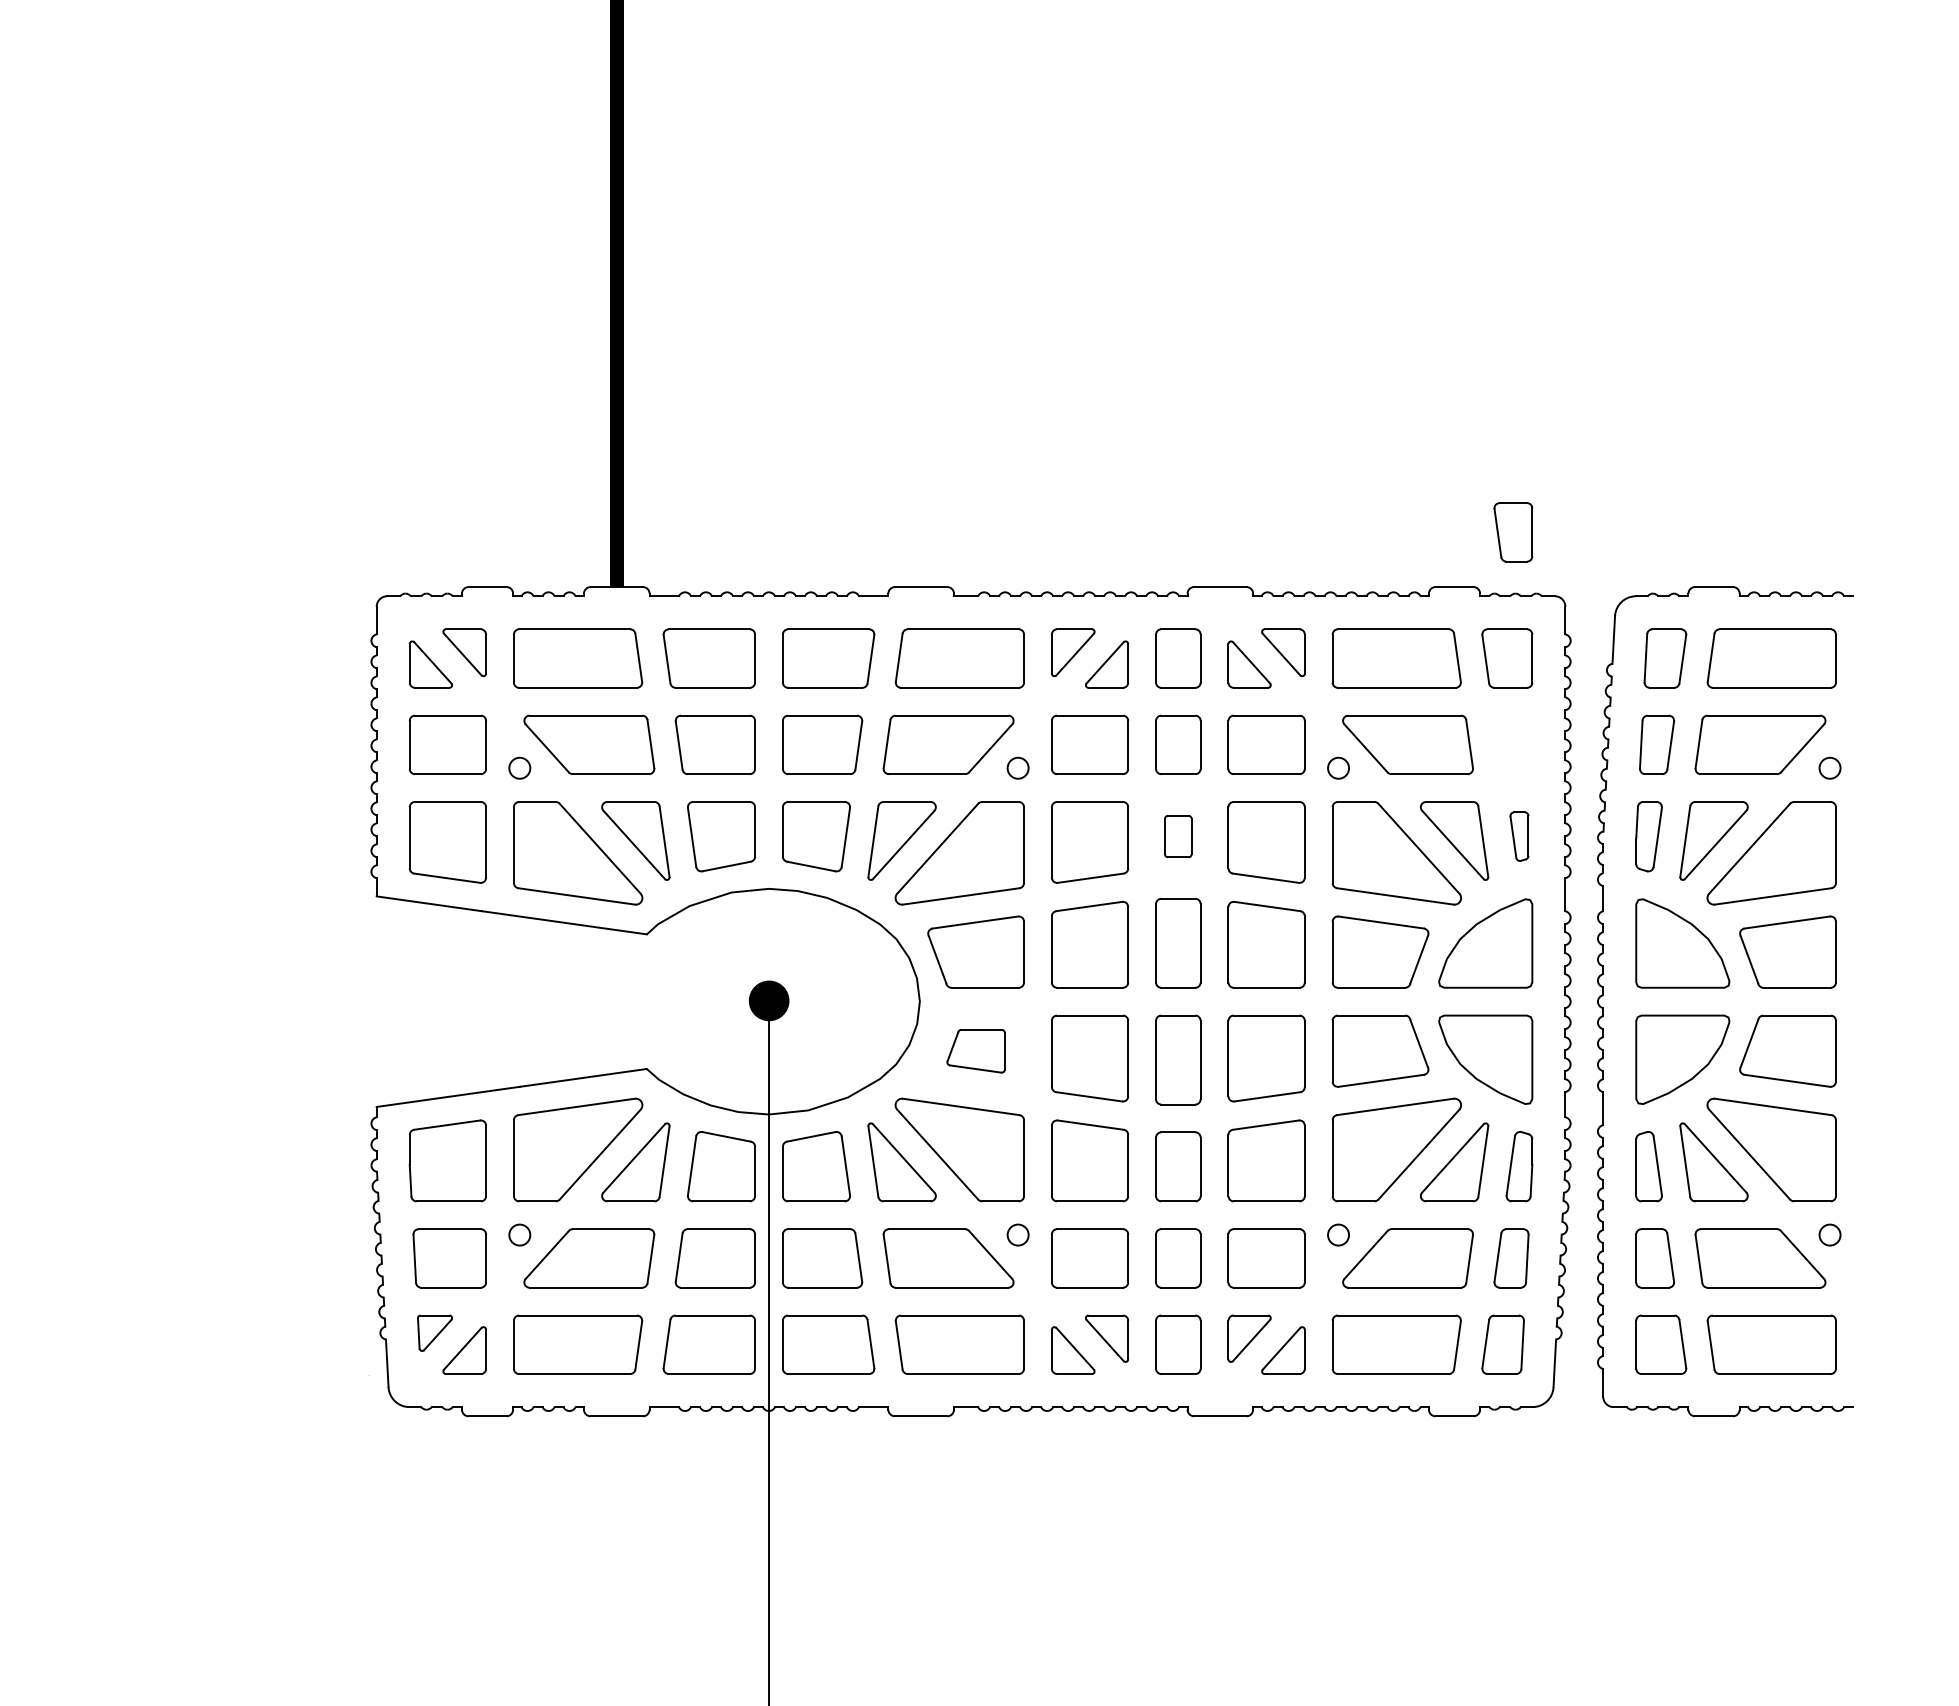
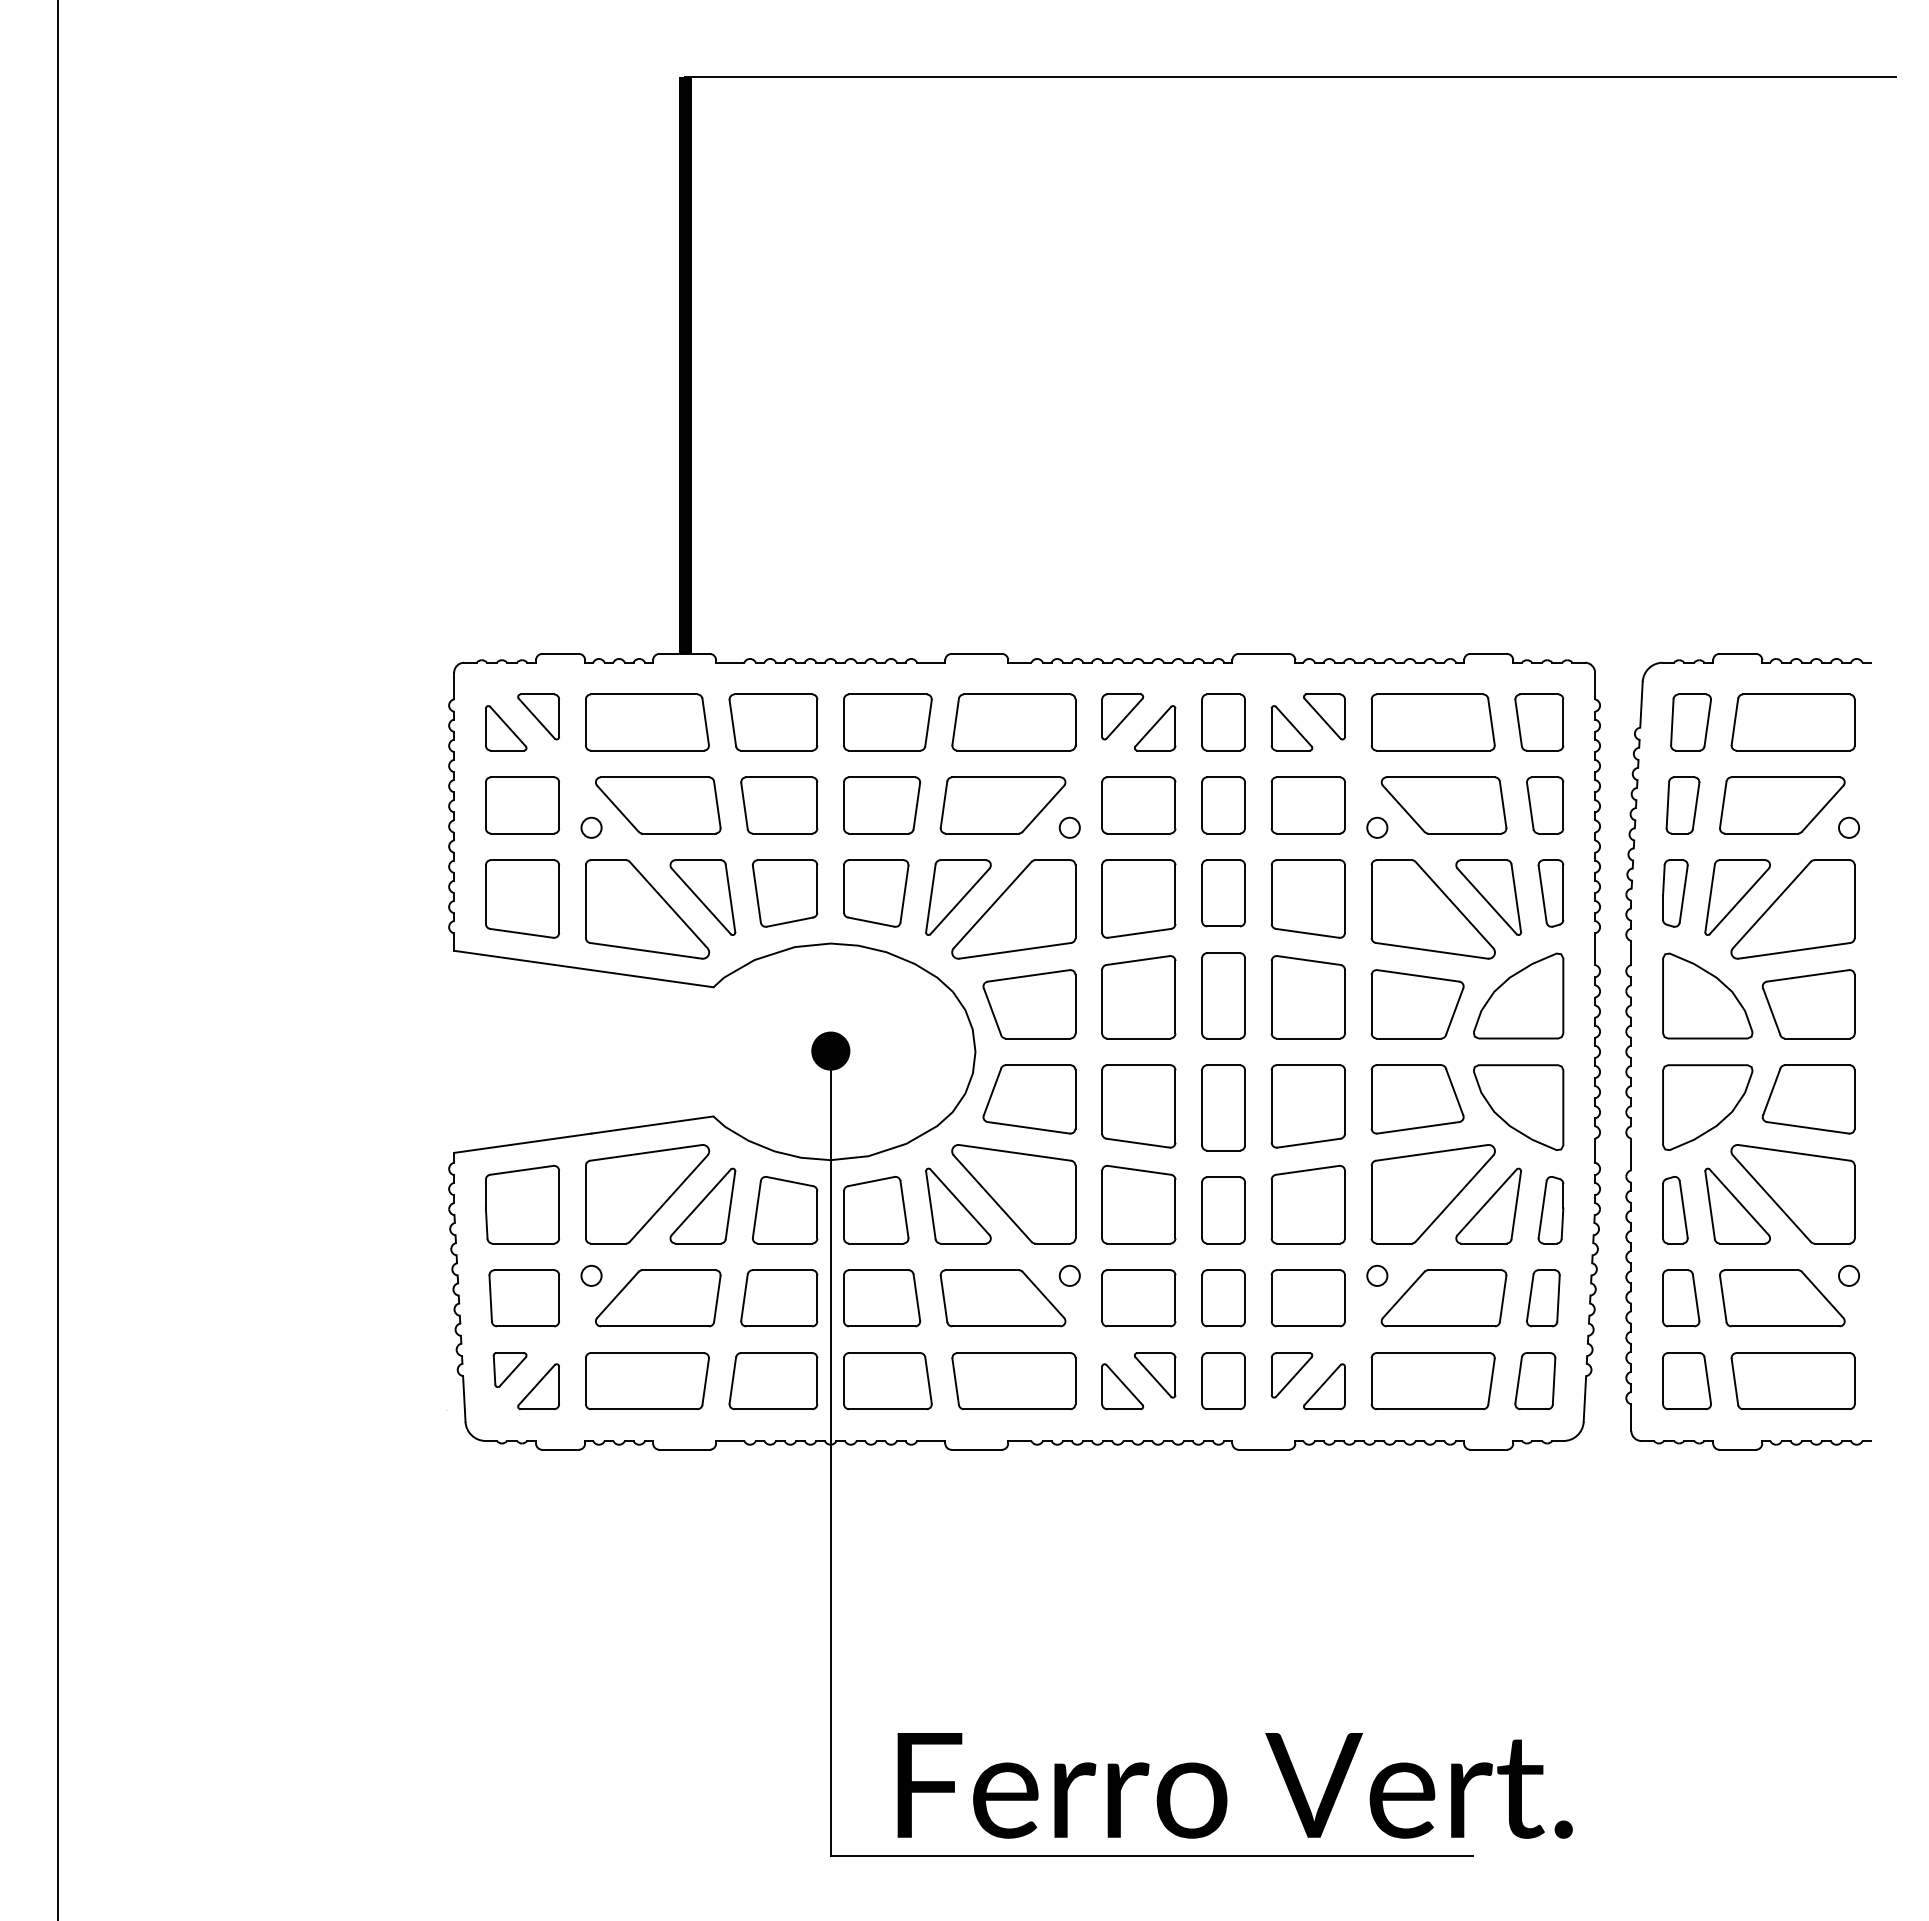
part: (1513, 532) -> (1545, 805), moved
part: (1178, 836) -> (1223, 893), size x1.67
part: (1518, 836) -> (1550, 893), size x1.43
part: (976, 1051) -> (1029, 1099), size x1.67

